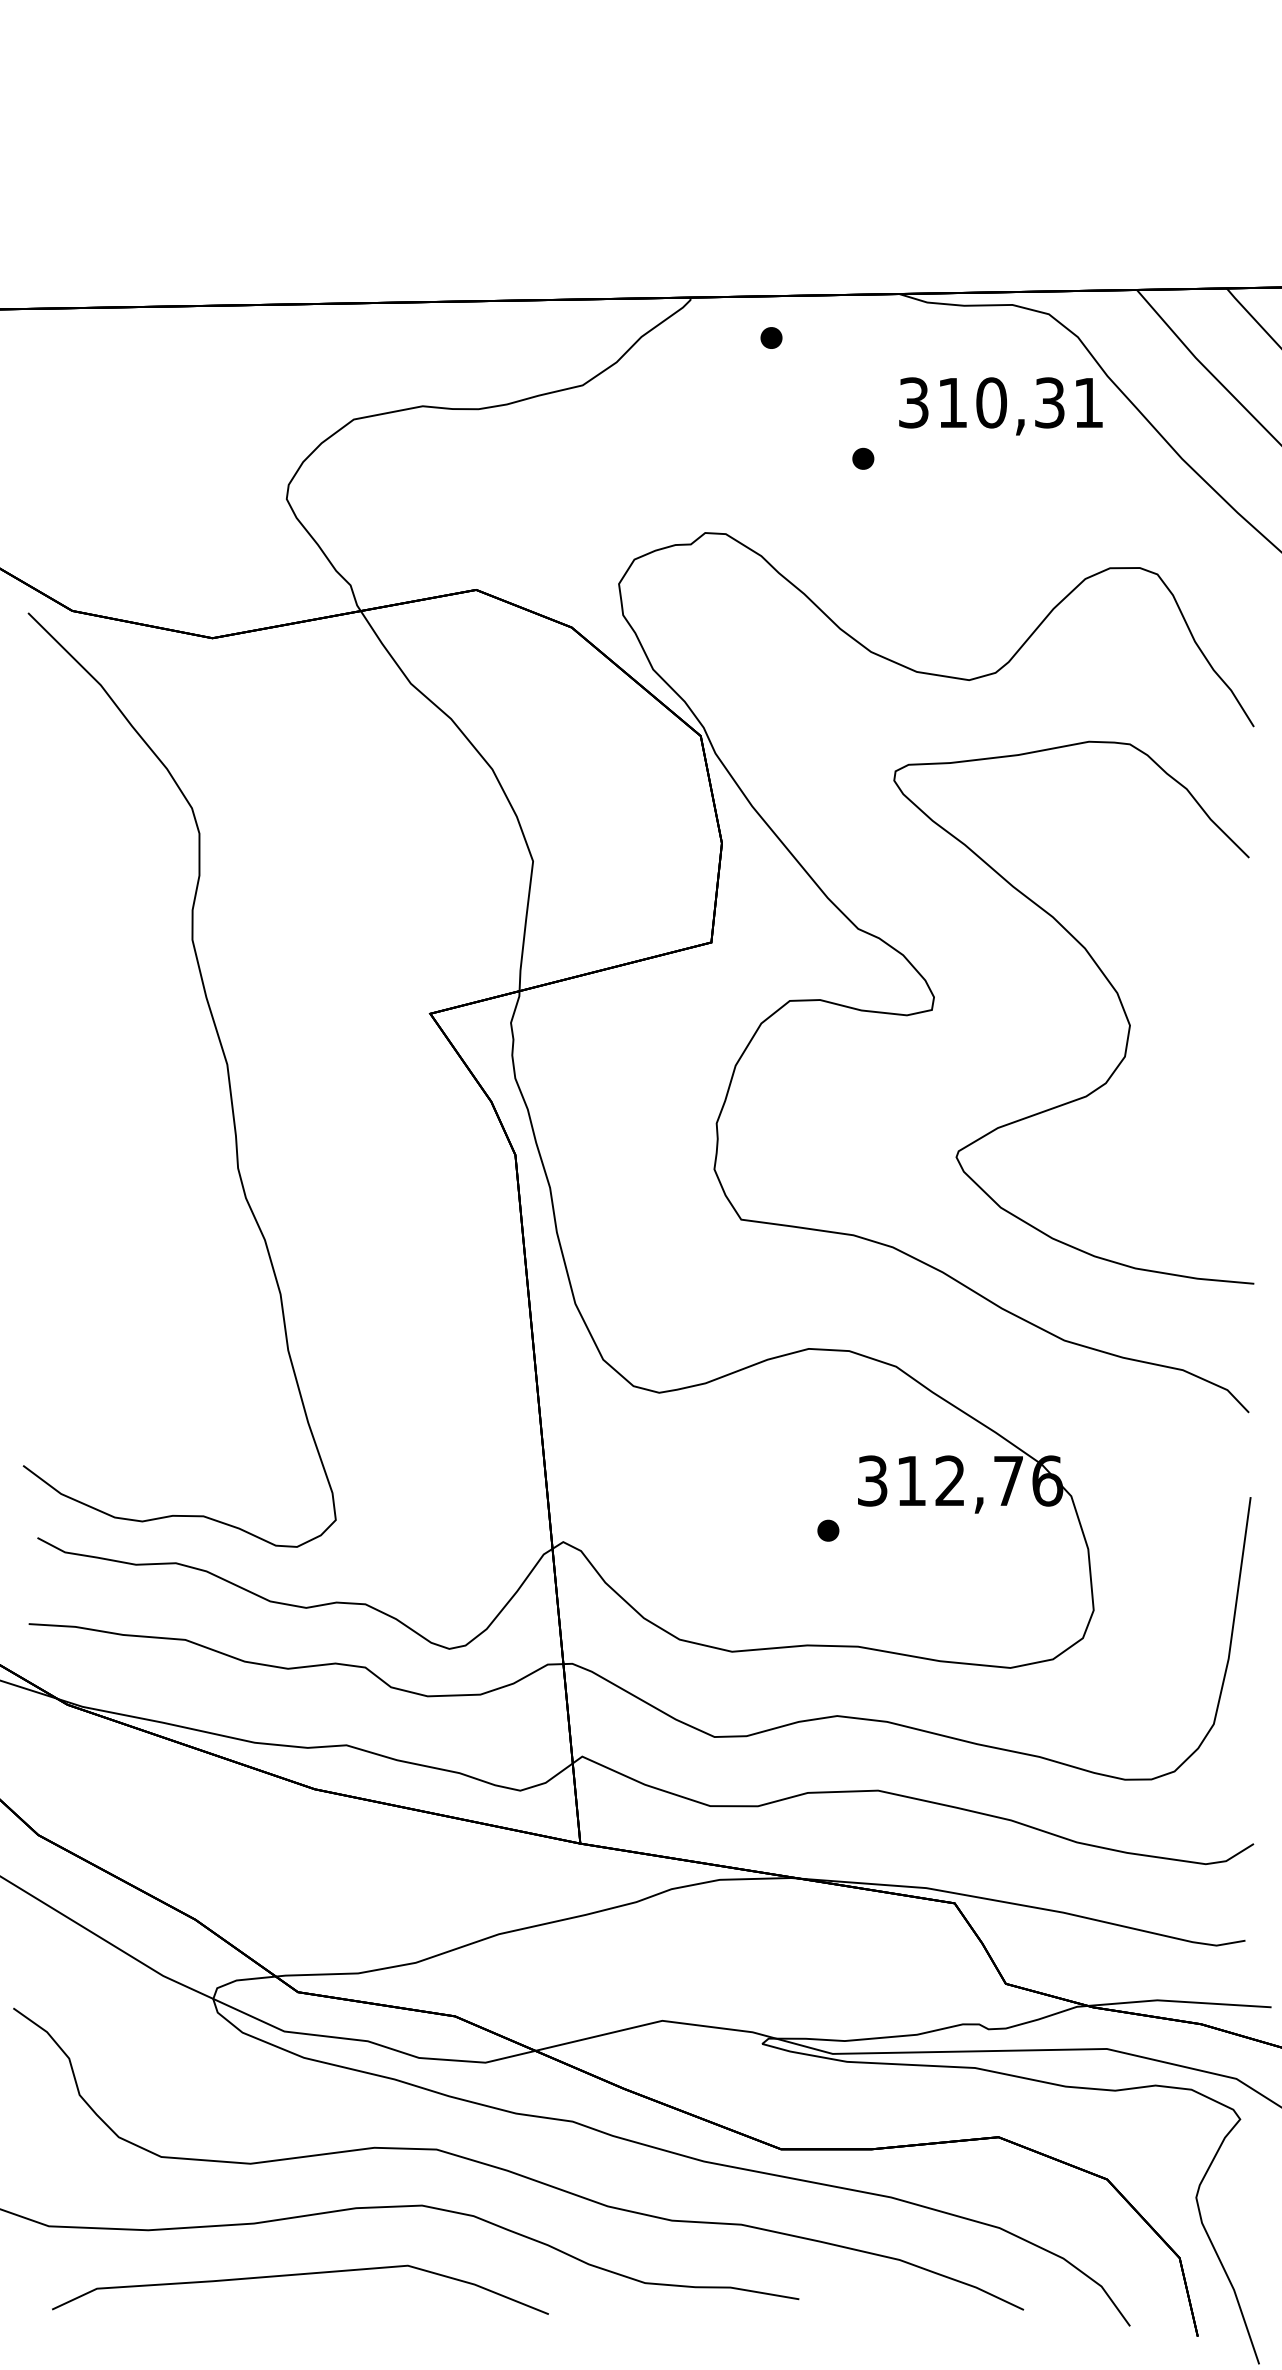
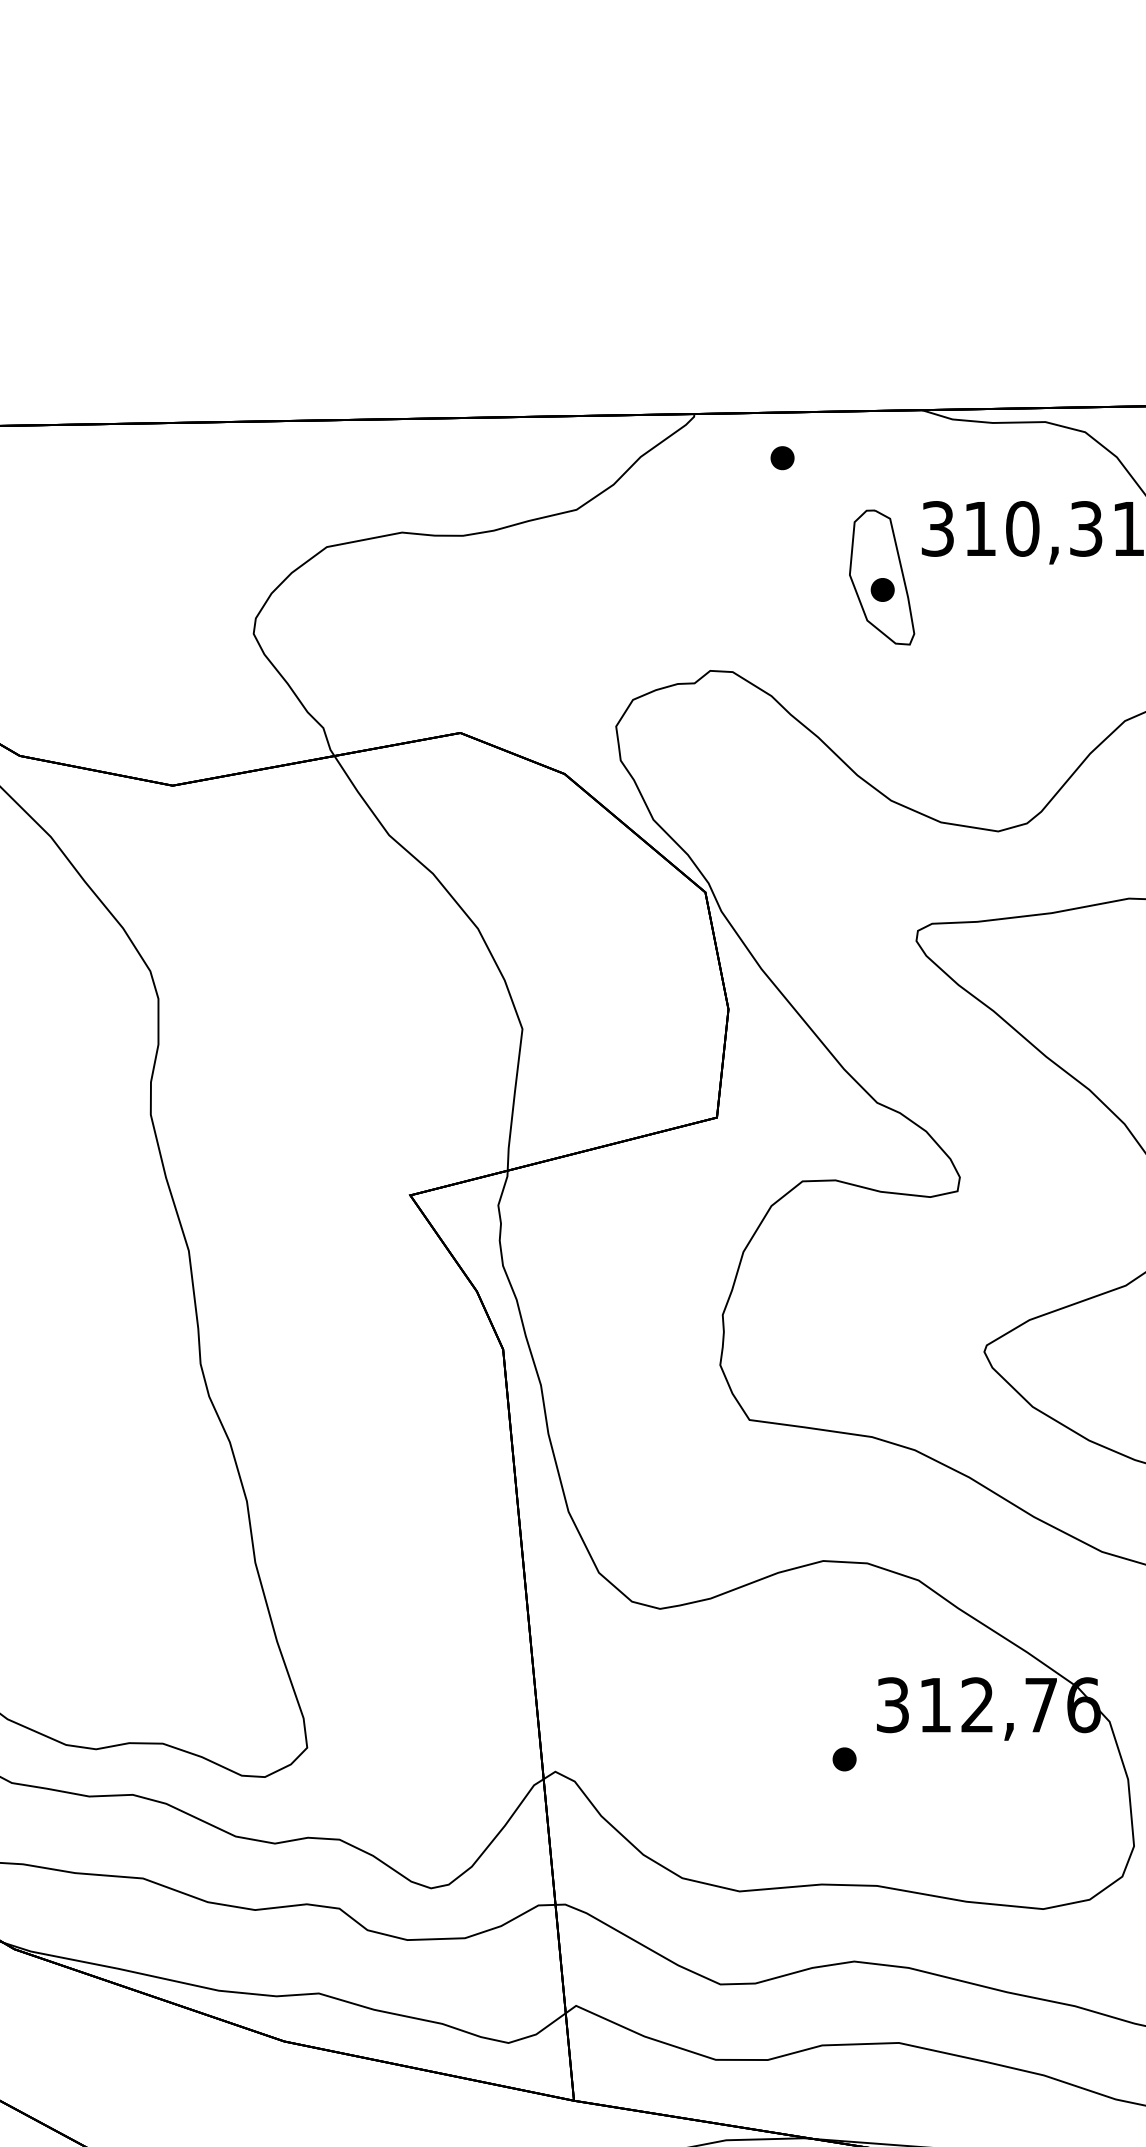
part: (862, 447) -> (881, 577), added

